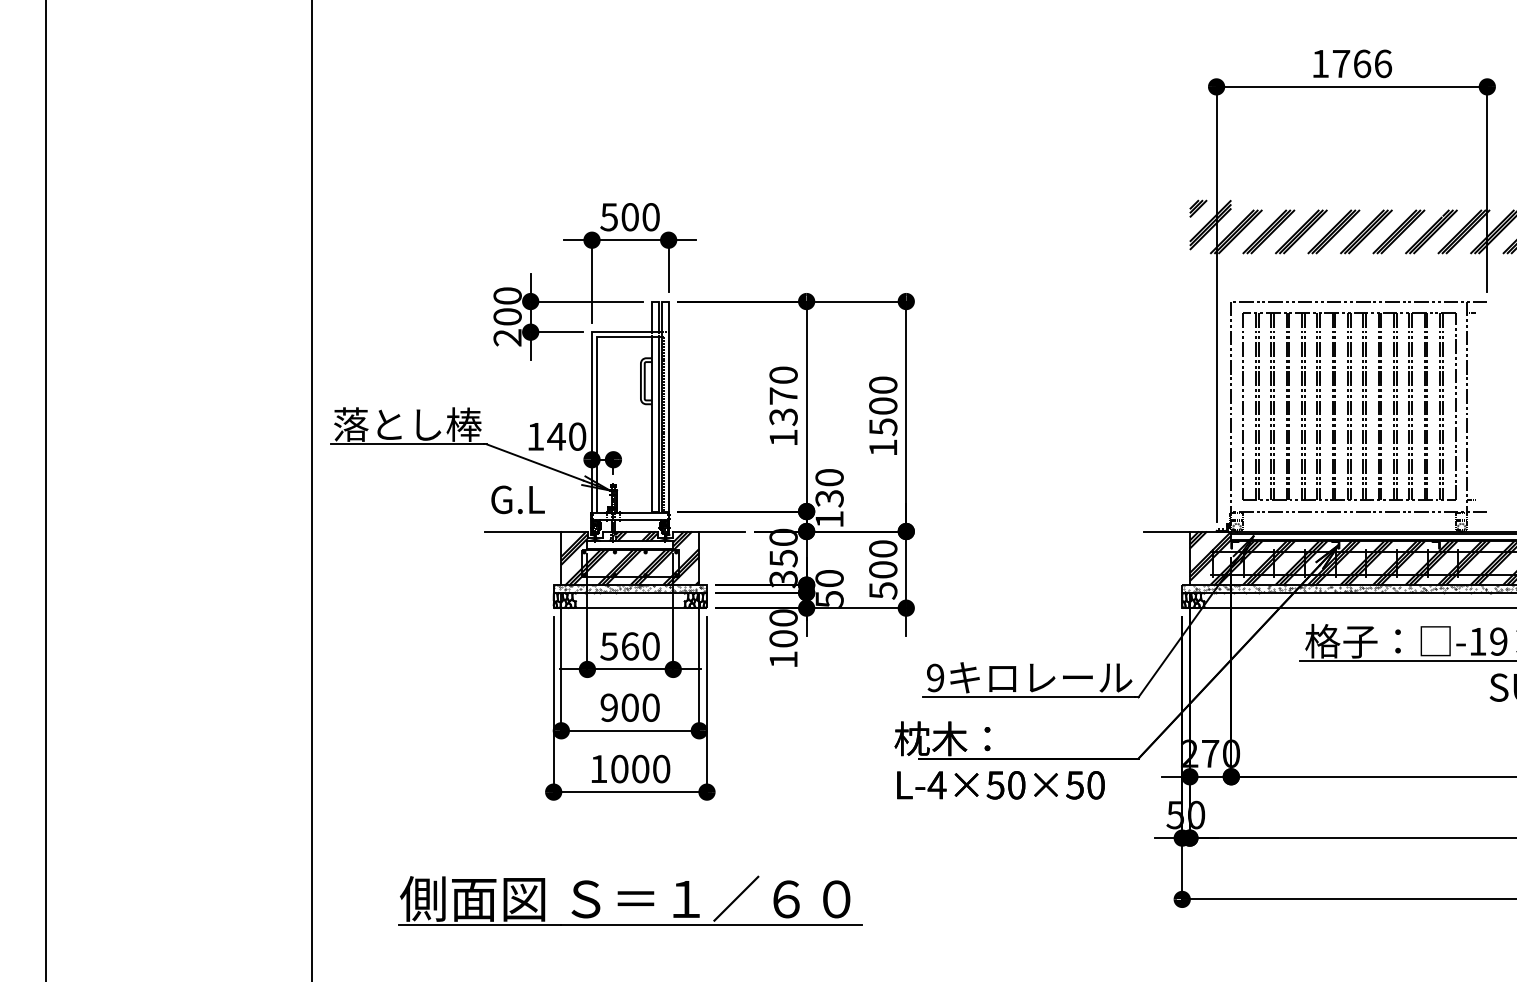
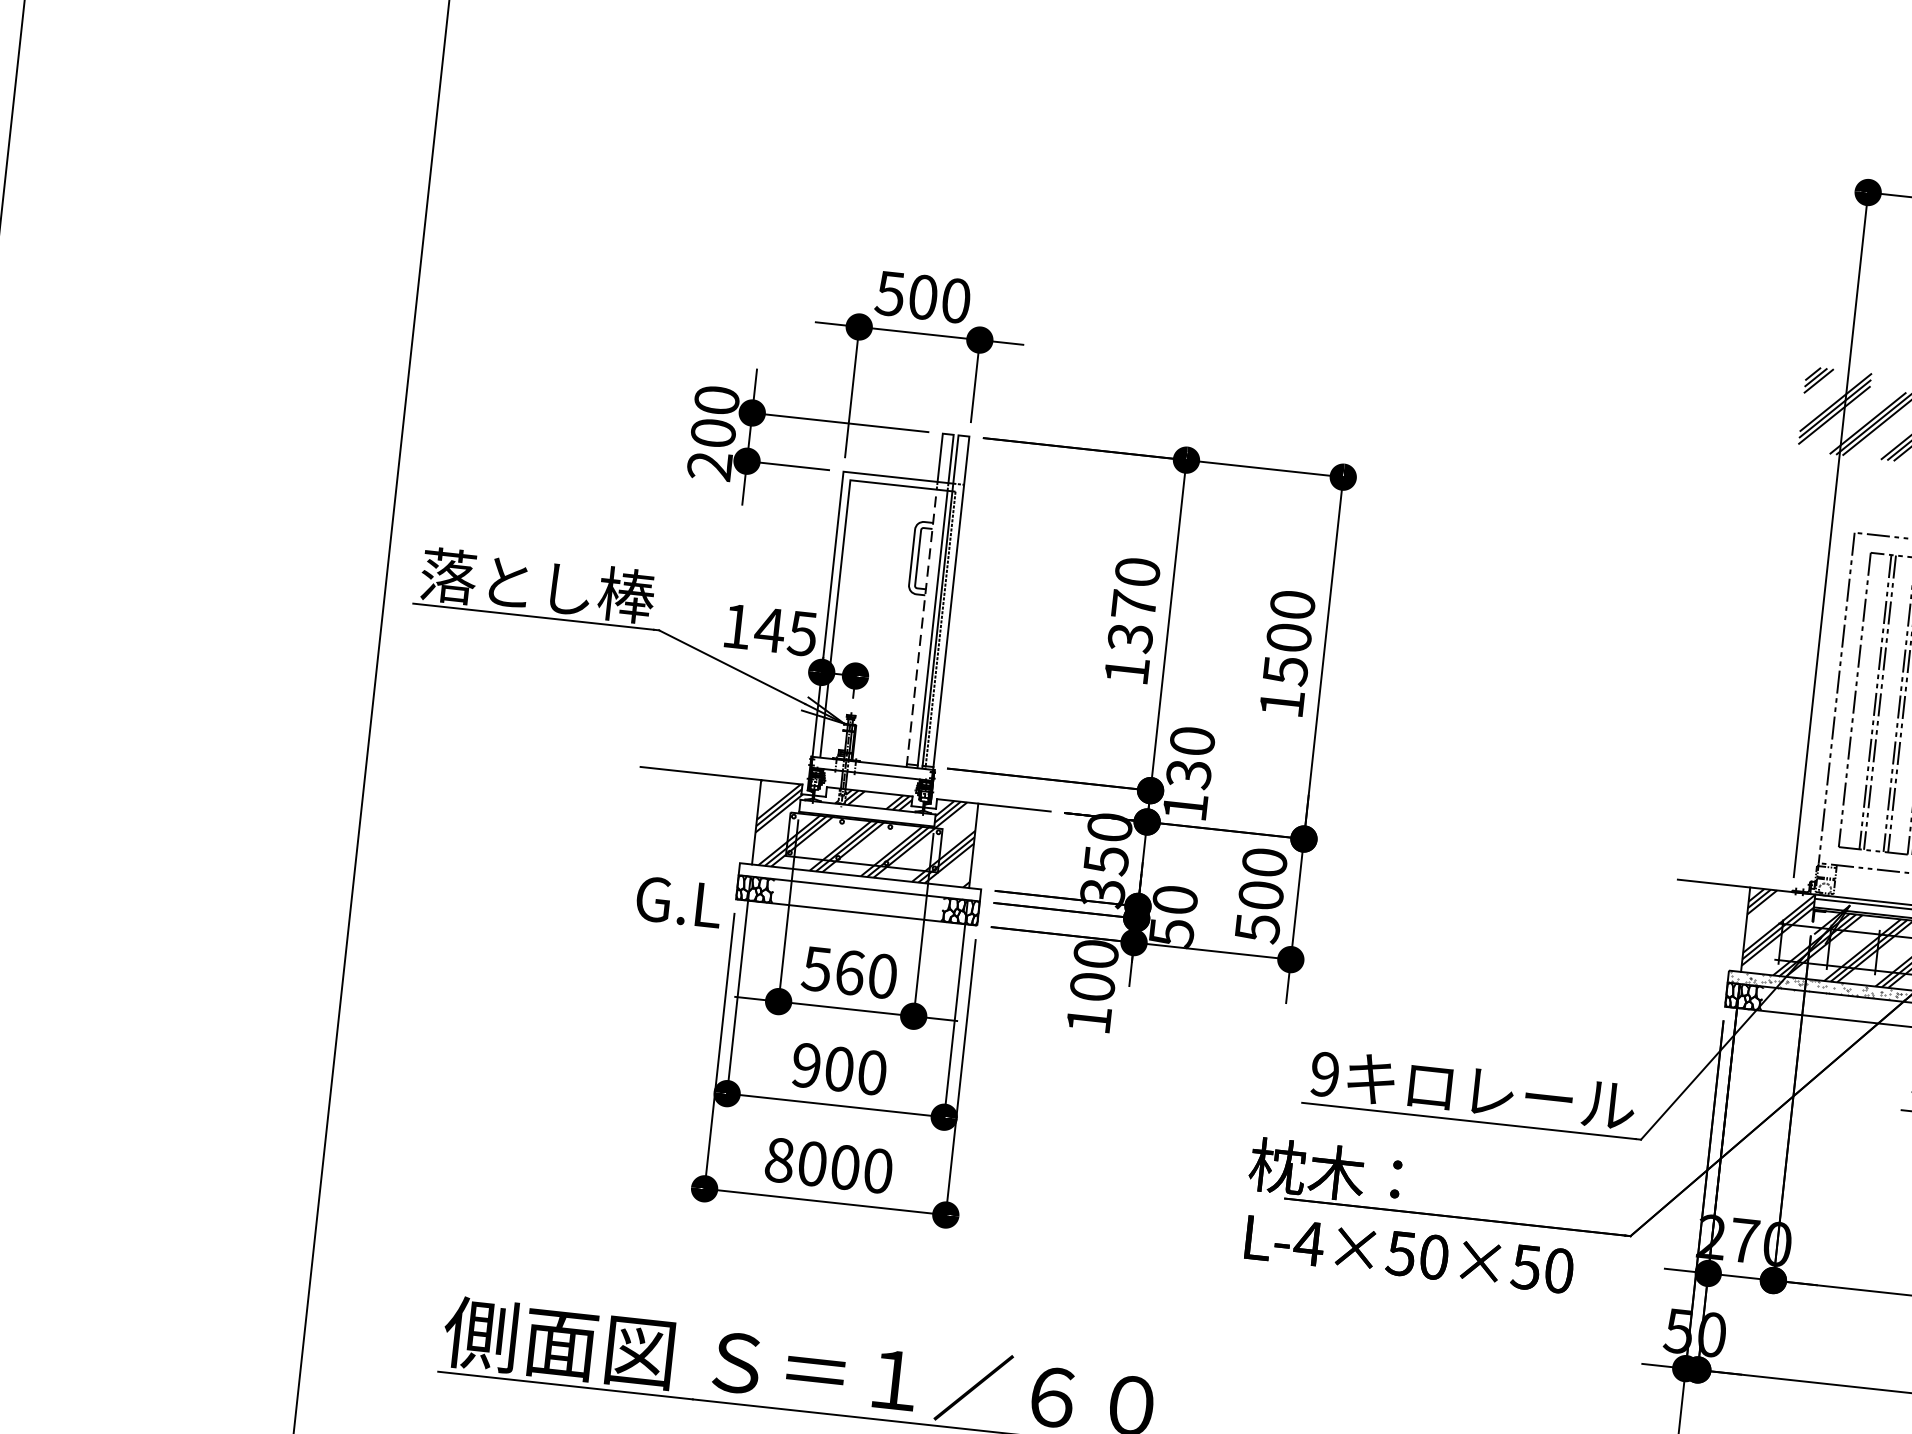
line: (651, 424) -> (921, 627), solid -> dashed
text: (577, 436) -> (802, 633), 140 -> 145
text: (517, 499) -> (678, 901), moved
hatch: (629, 588) -> (858, 881), removed
text: (598, 769) -> (778, 1160), 1000 -> 8000

